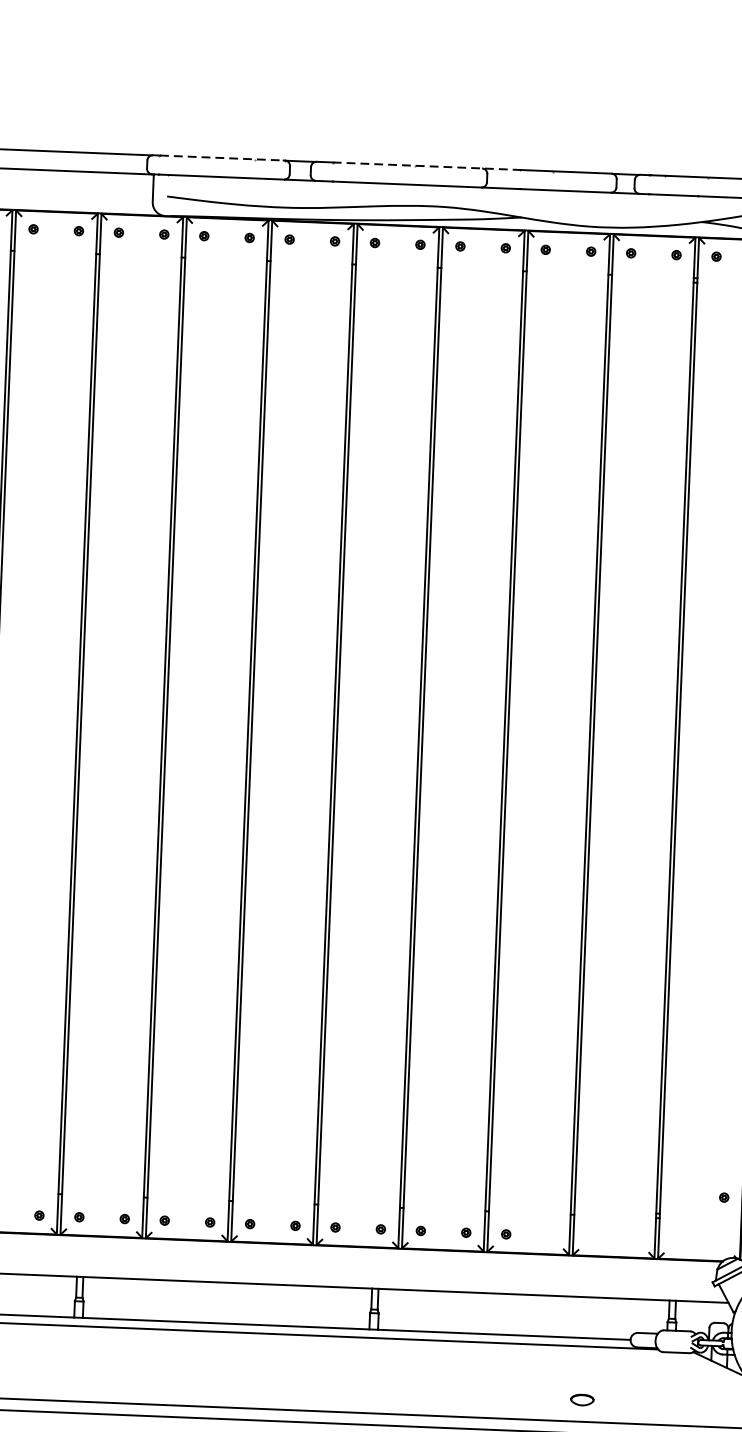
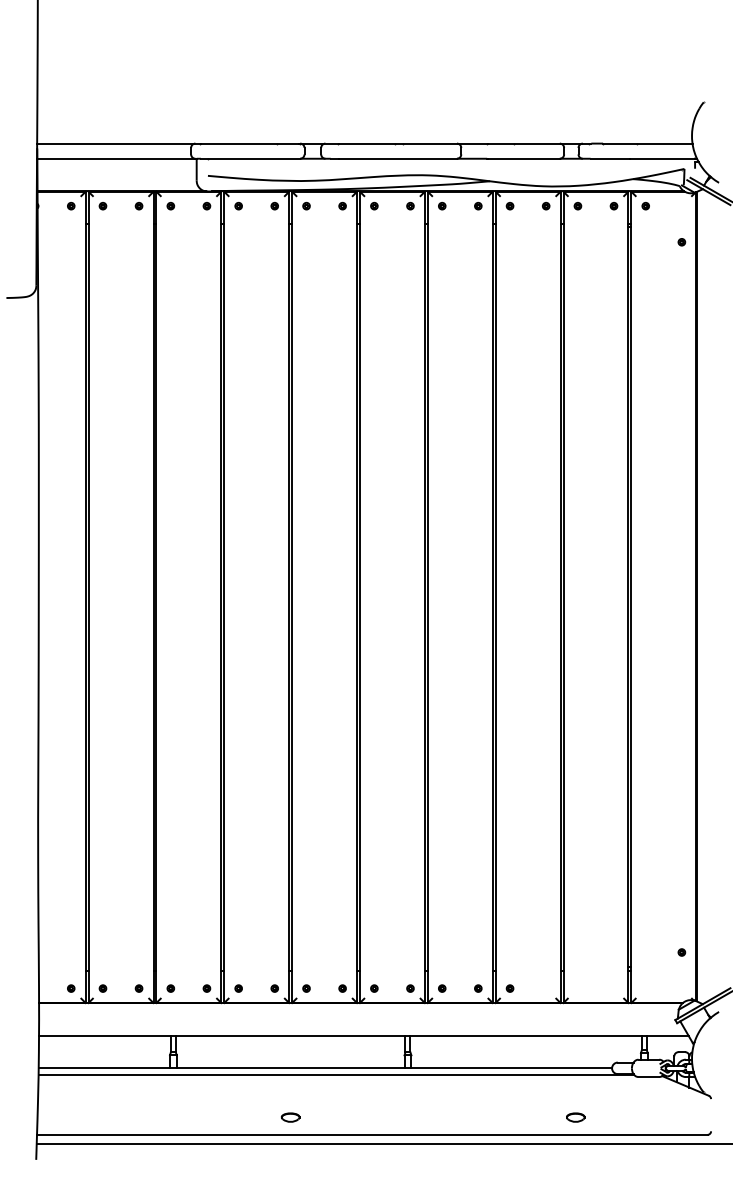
line: (222, 157) -> (250, 143), dashed -> solid
line: (427, 166) -> (413, 143), dashed -> solid
part: (223, 1385) -> (290, 1117), added

